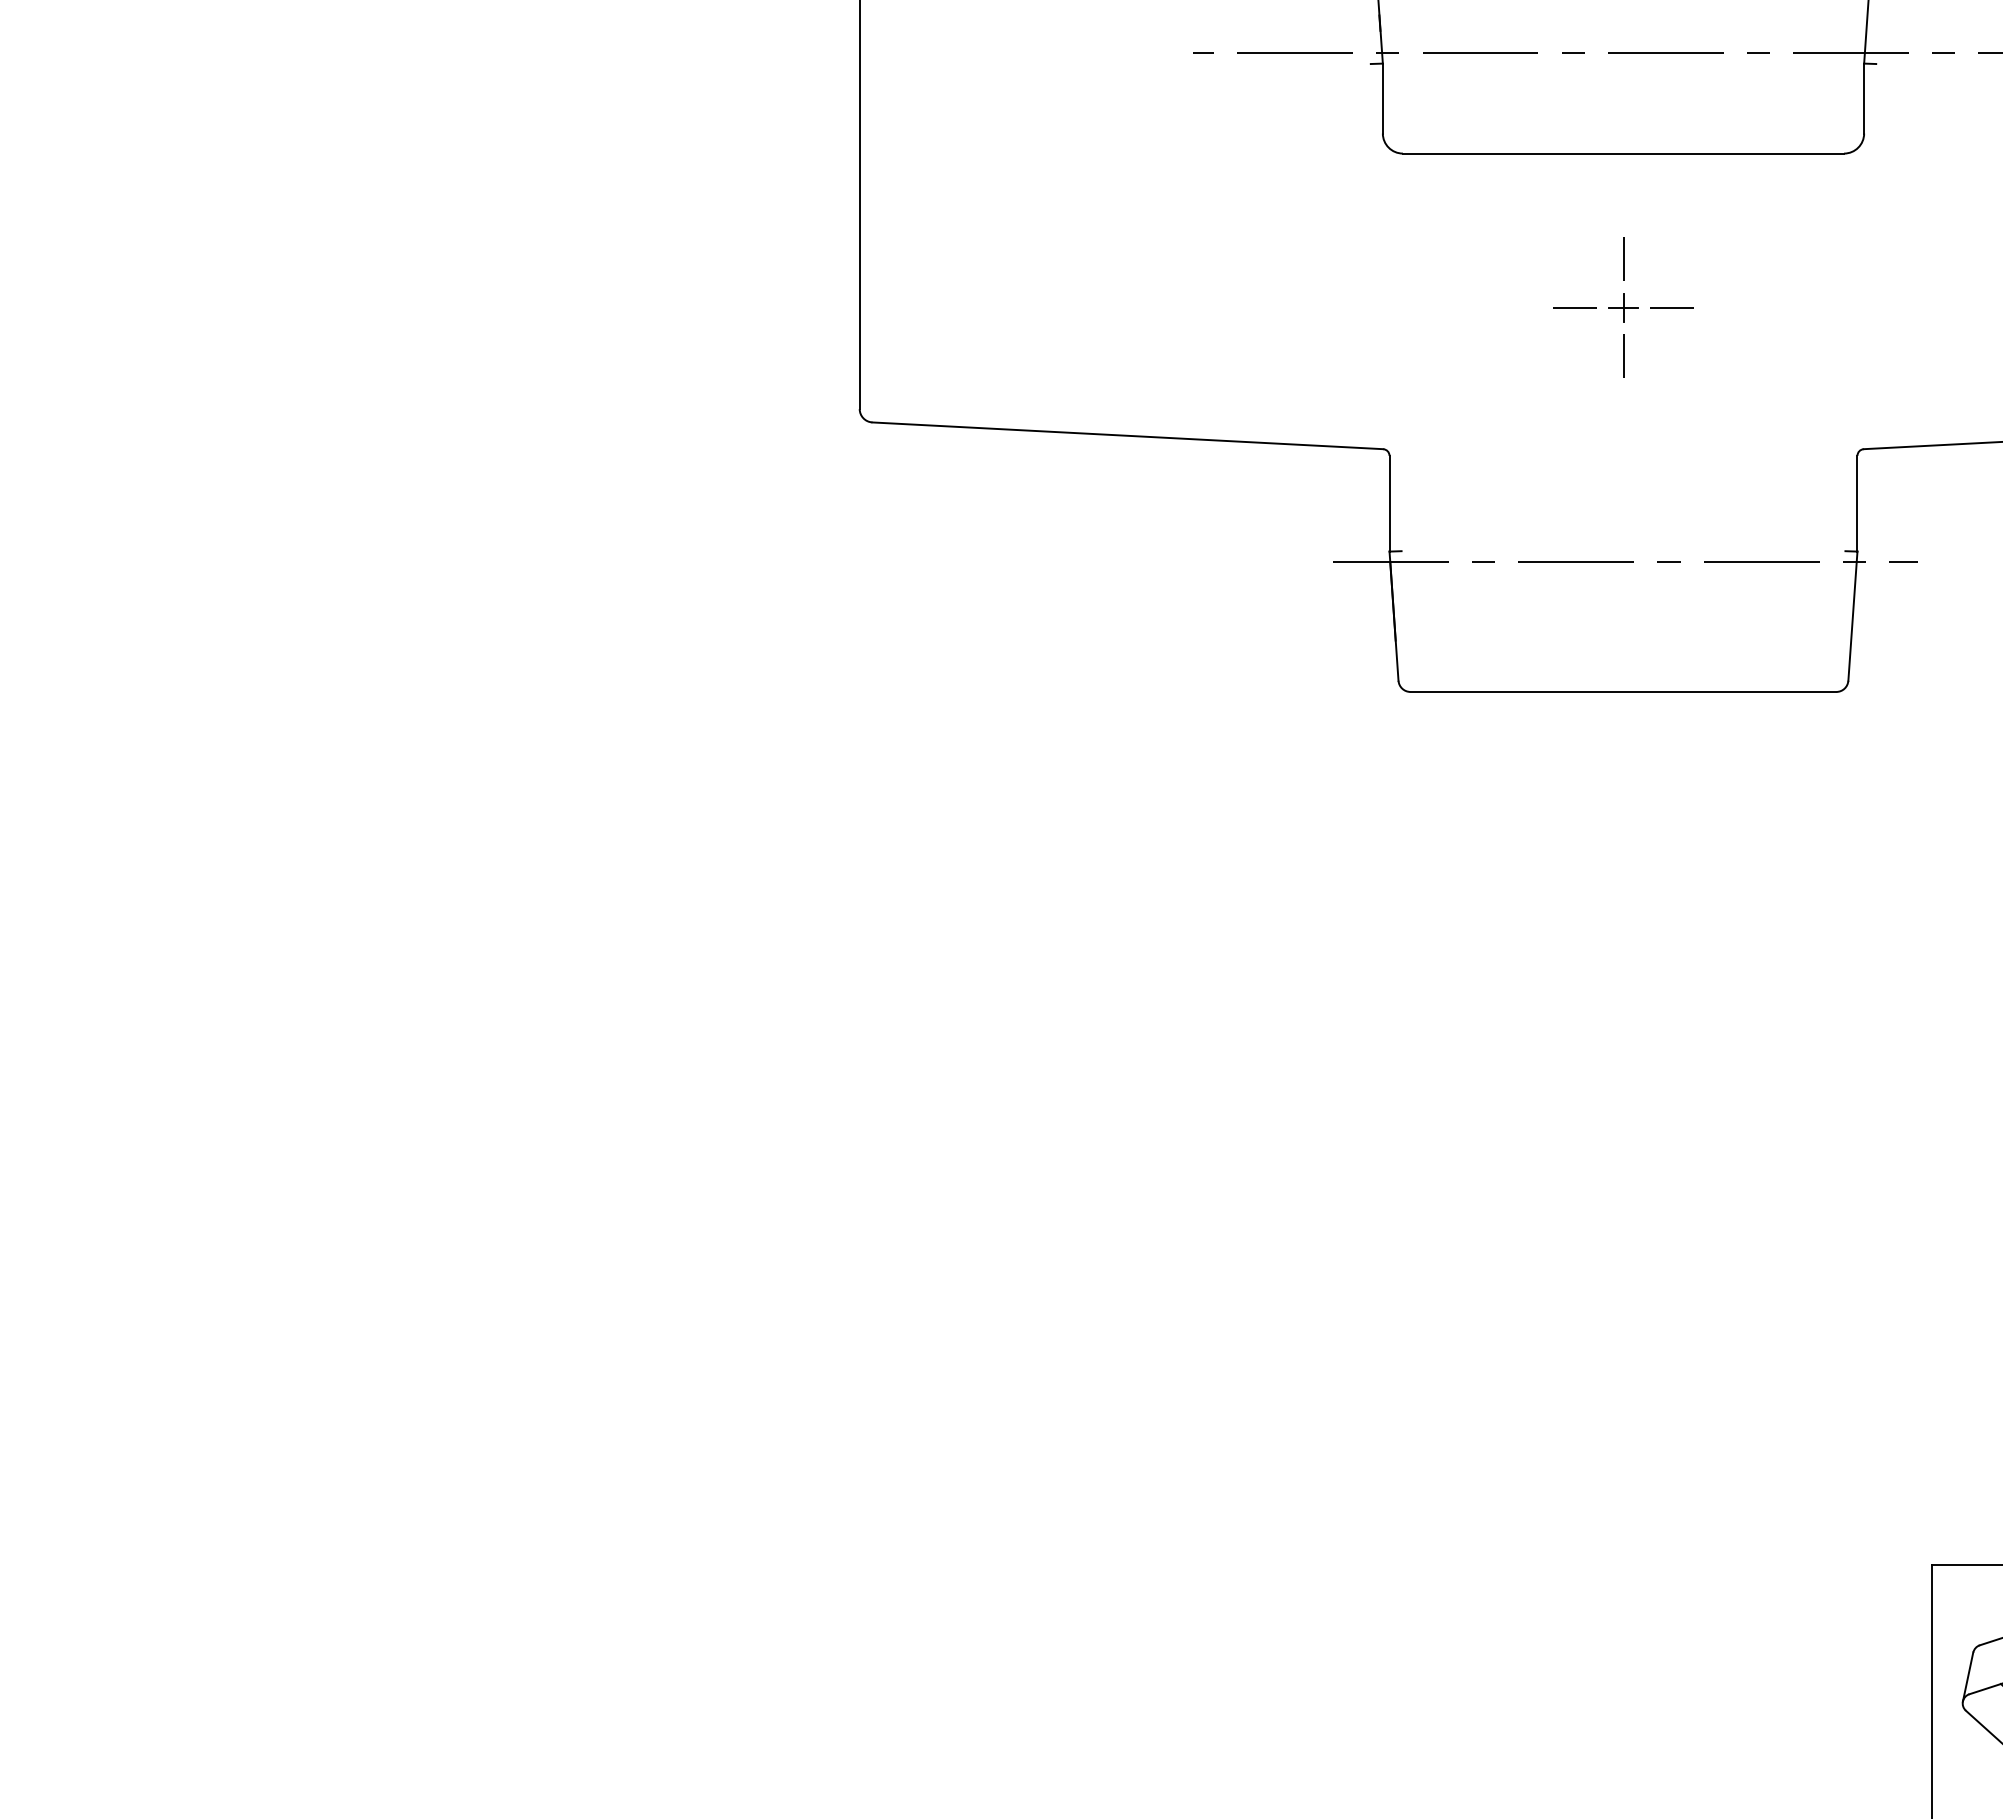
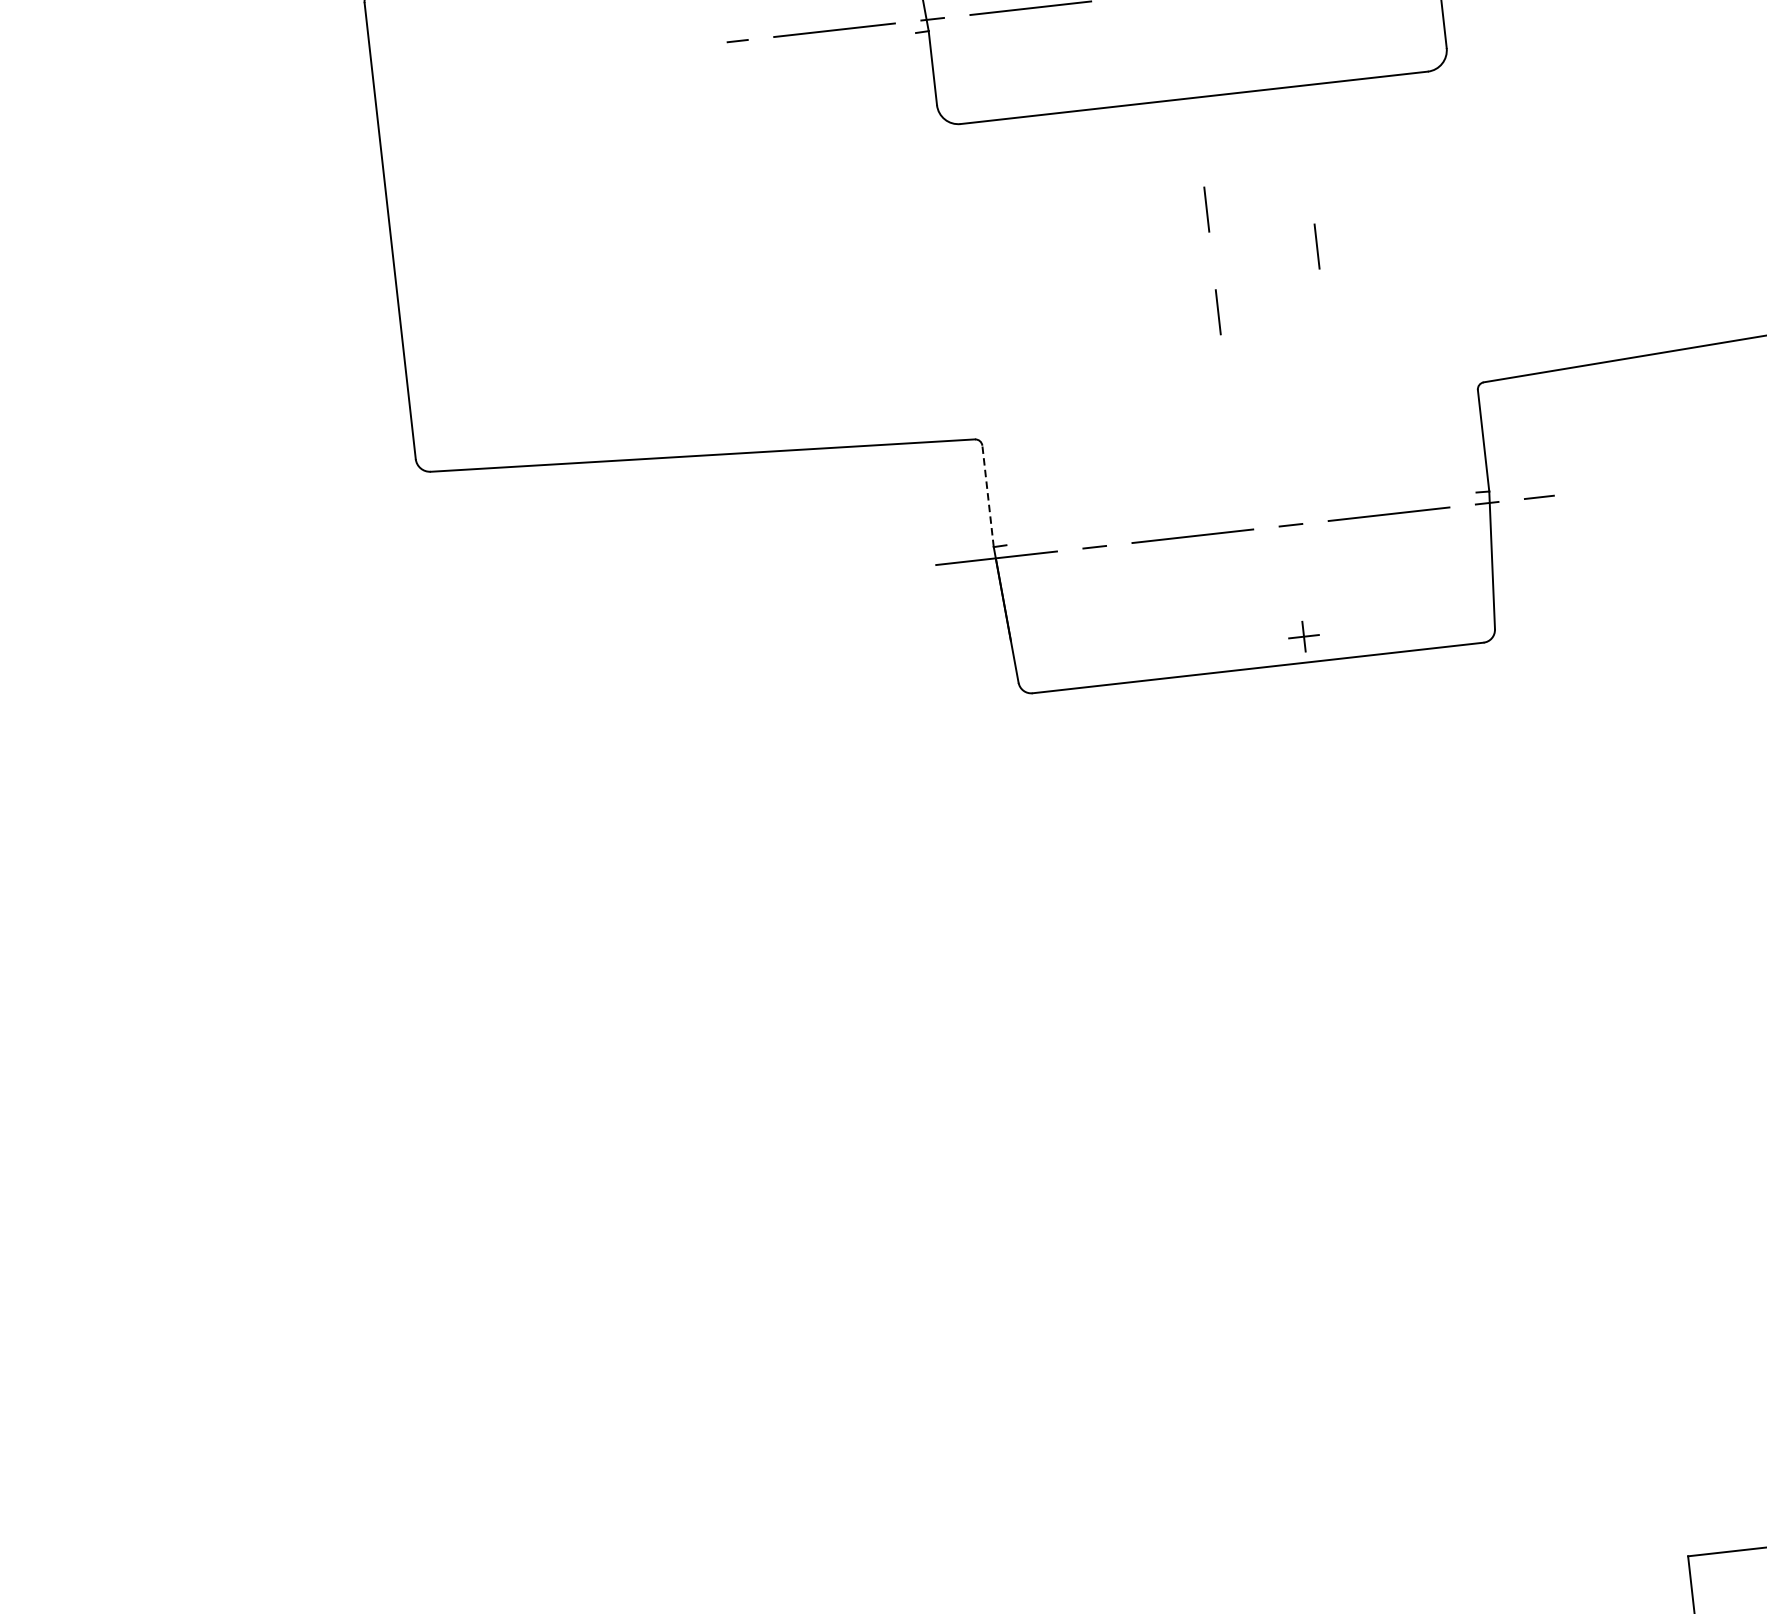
line: (1722, 304) -> (1317, 245), added
line: (1574, 307) -> (1160, 266), removed
part: (1623, 307) -> (1304, 636), moved
line: (1671, 307) -> (1263, 255), removed
line: (1389, 503) -> (988, 496), solid -> dashed

